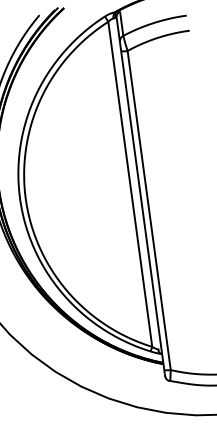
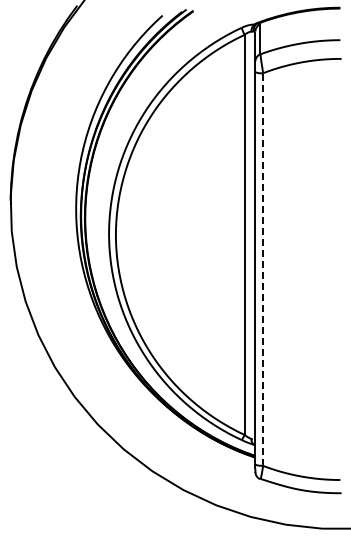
line: (149, 210) -> (263, 269), solid -> dashed

